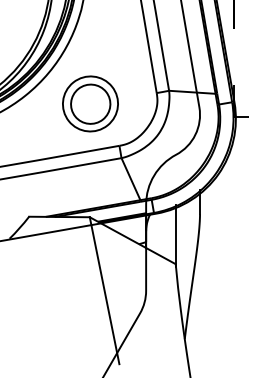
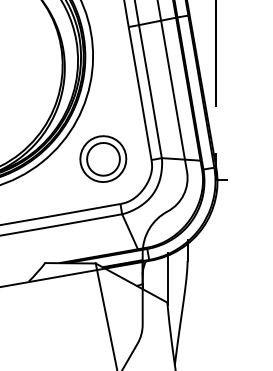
part: (90, 103) -> (103, 158), moved

